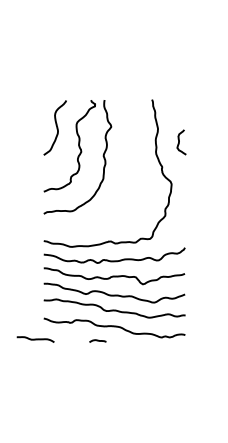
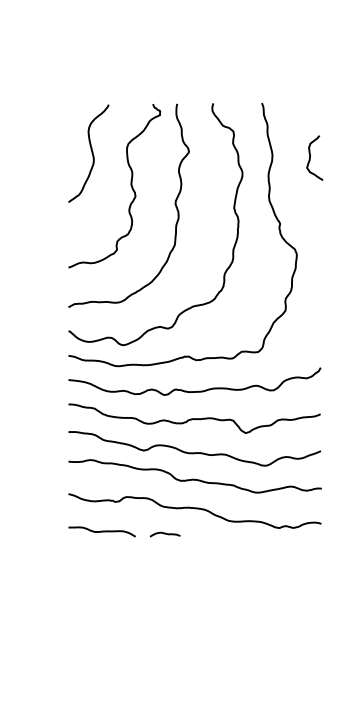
curve: (179, 142) -> (310, 158), moved
curve: (135, 158) -> (232, 208), added
curve: (35, 339) -> (101, 531), moved

